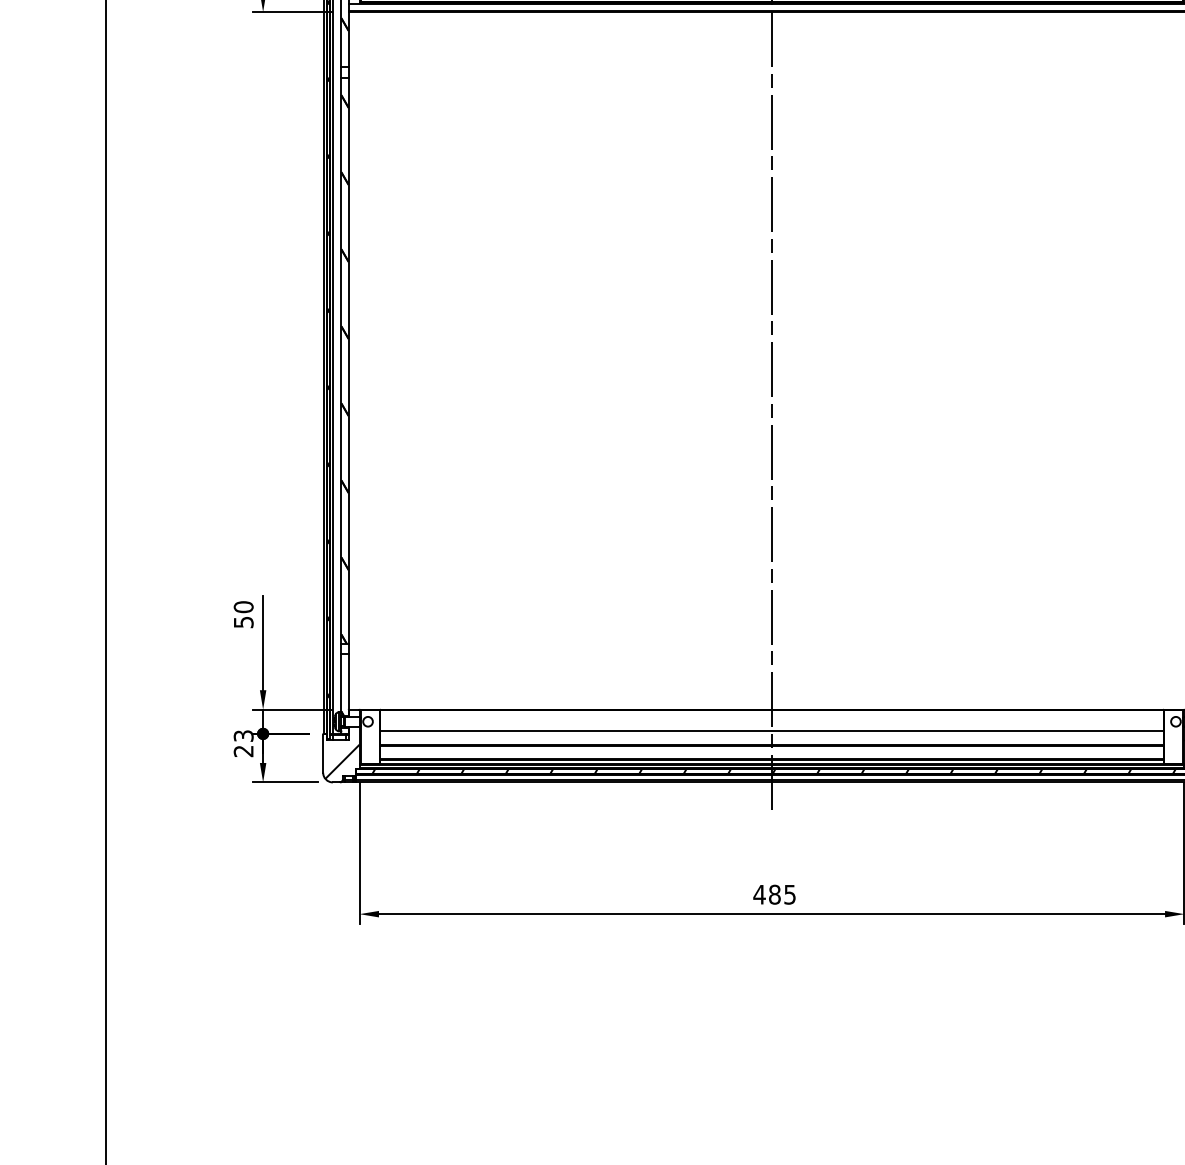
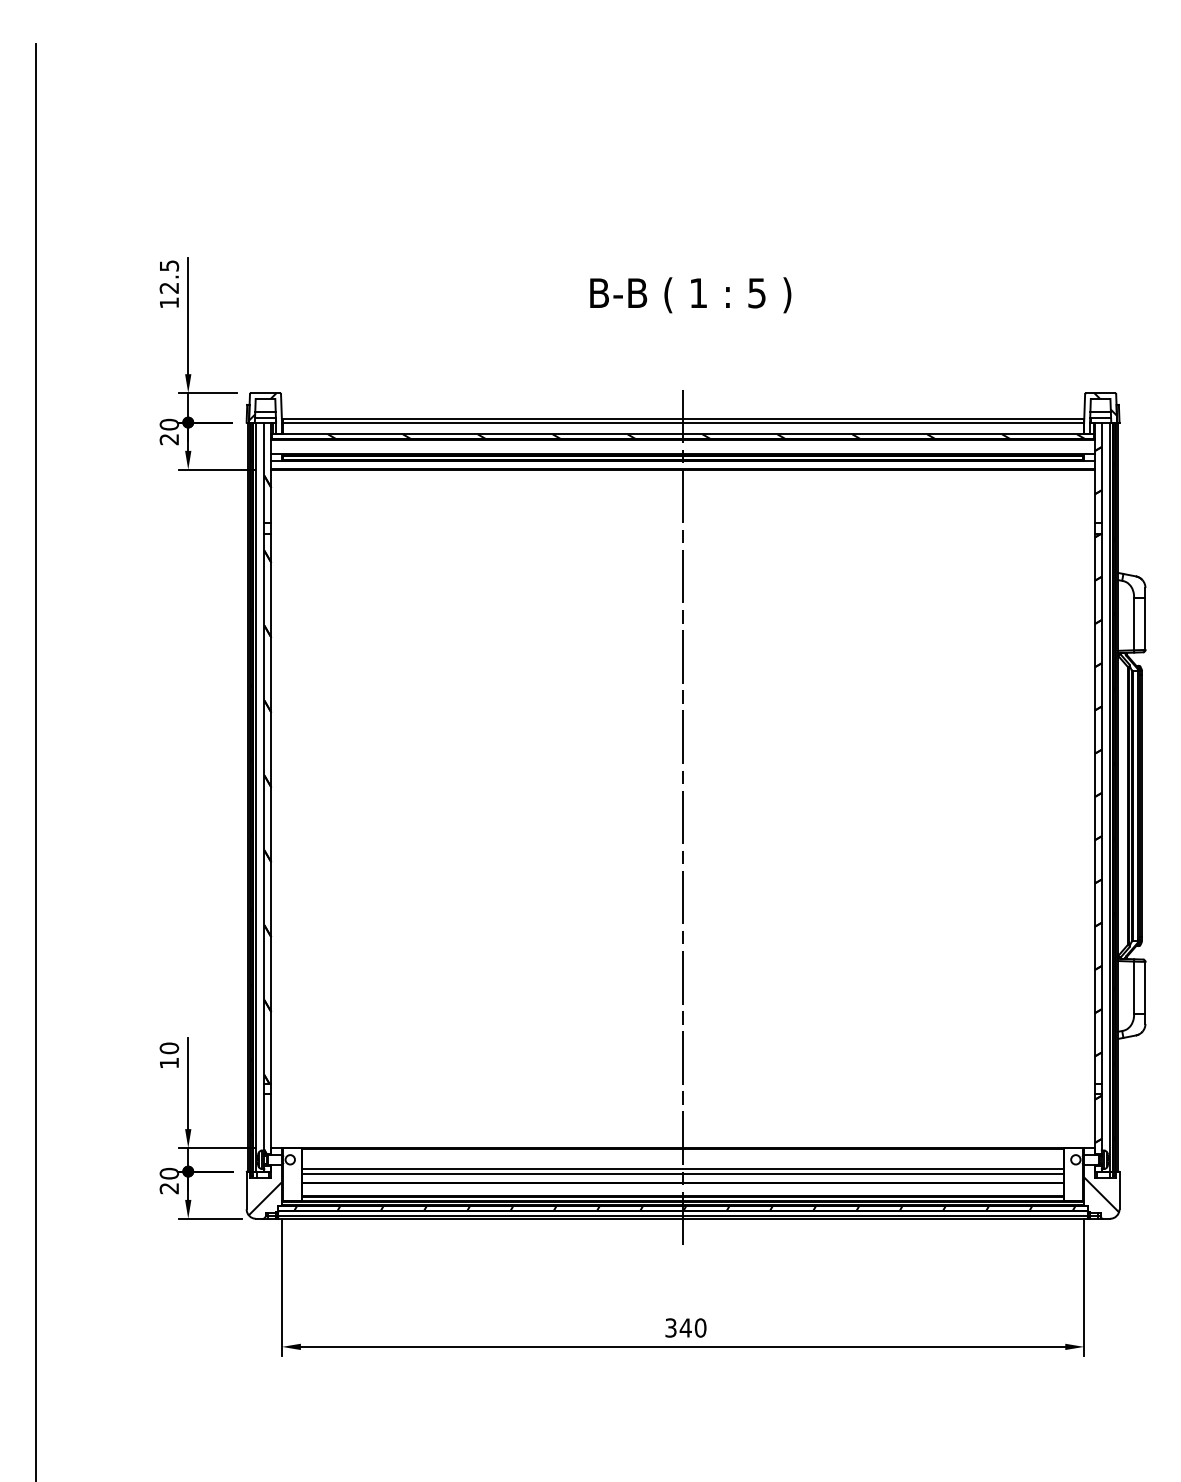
text: (243, 621) -> (169, 1062), 50 -> 10
text: (243, 735) -> (169, 1173), 23 -> 20
line: (772, 735) -> (683, 1173), added
text: (774, 894) -> (685, 1327), 485 -> 340

